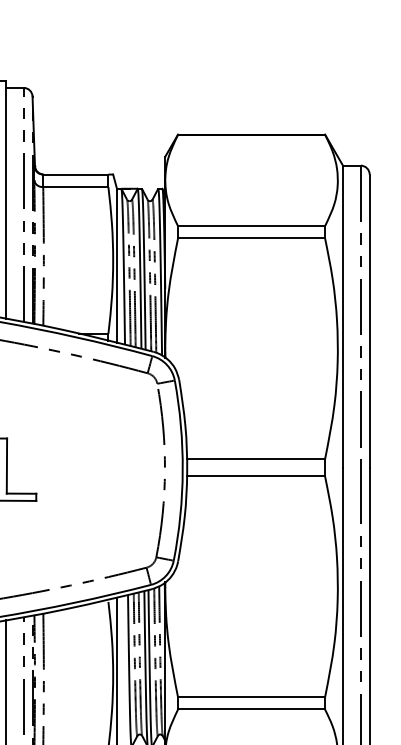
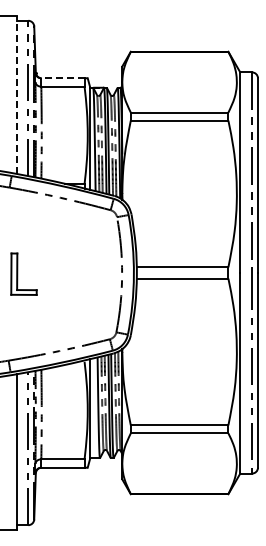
line: (75, 174) -> (62, 78), solid -> dashed
line: (5, 200) -> (16, 95), solid -> dashed

